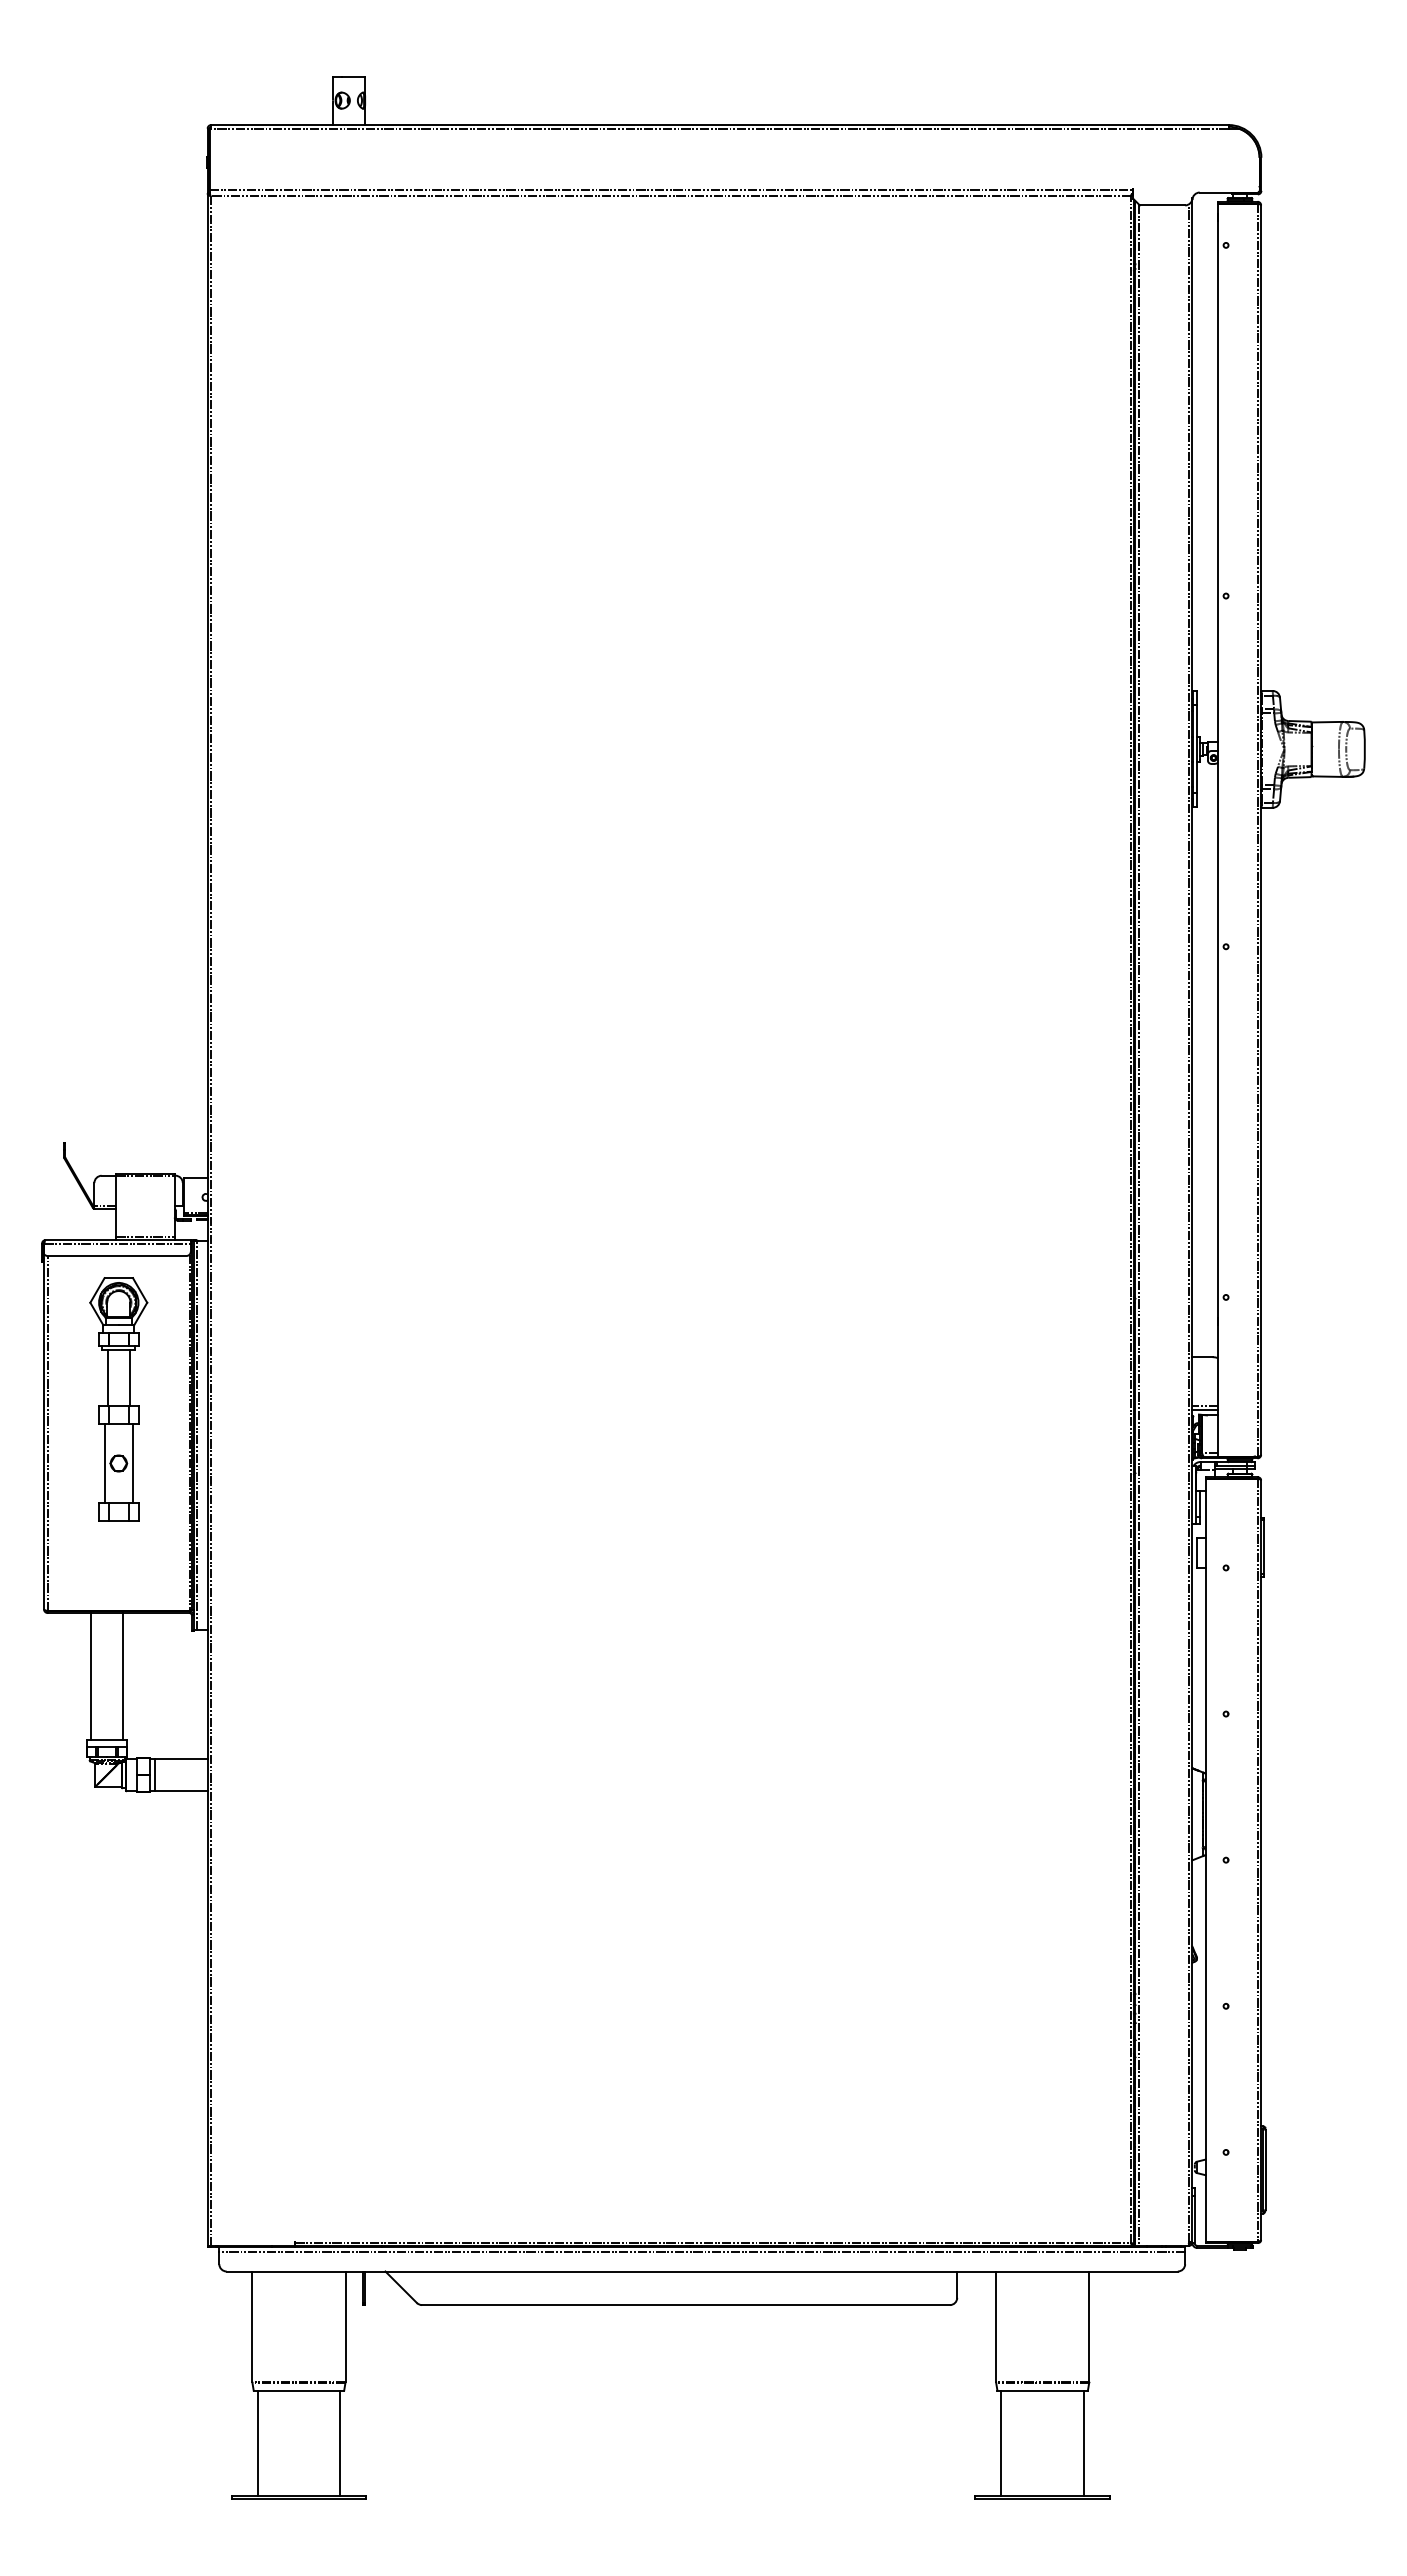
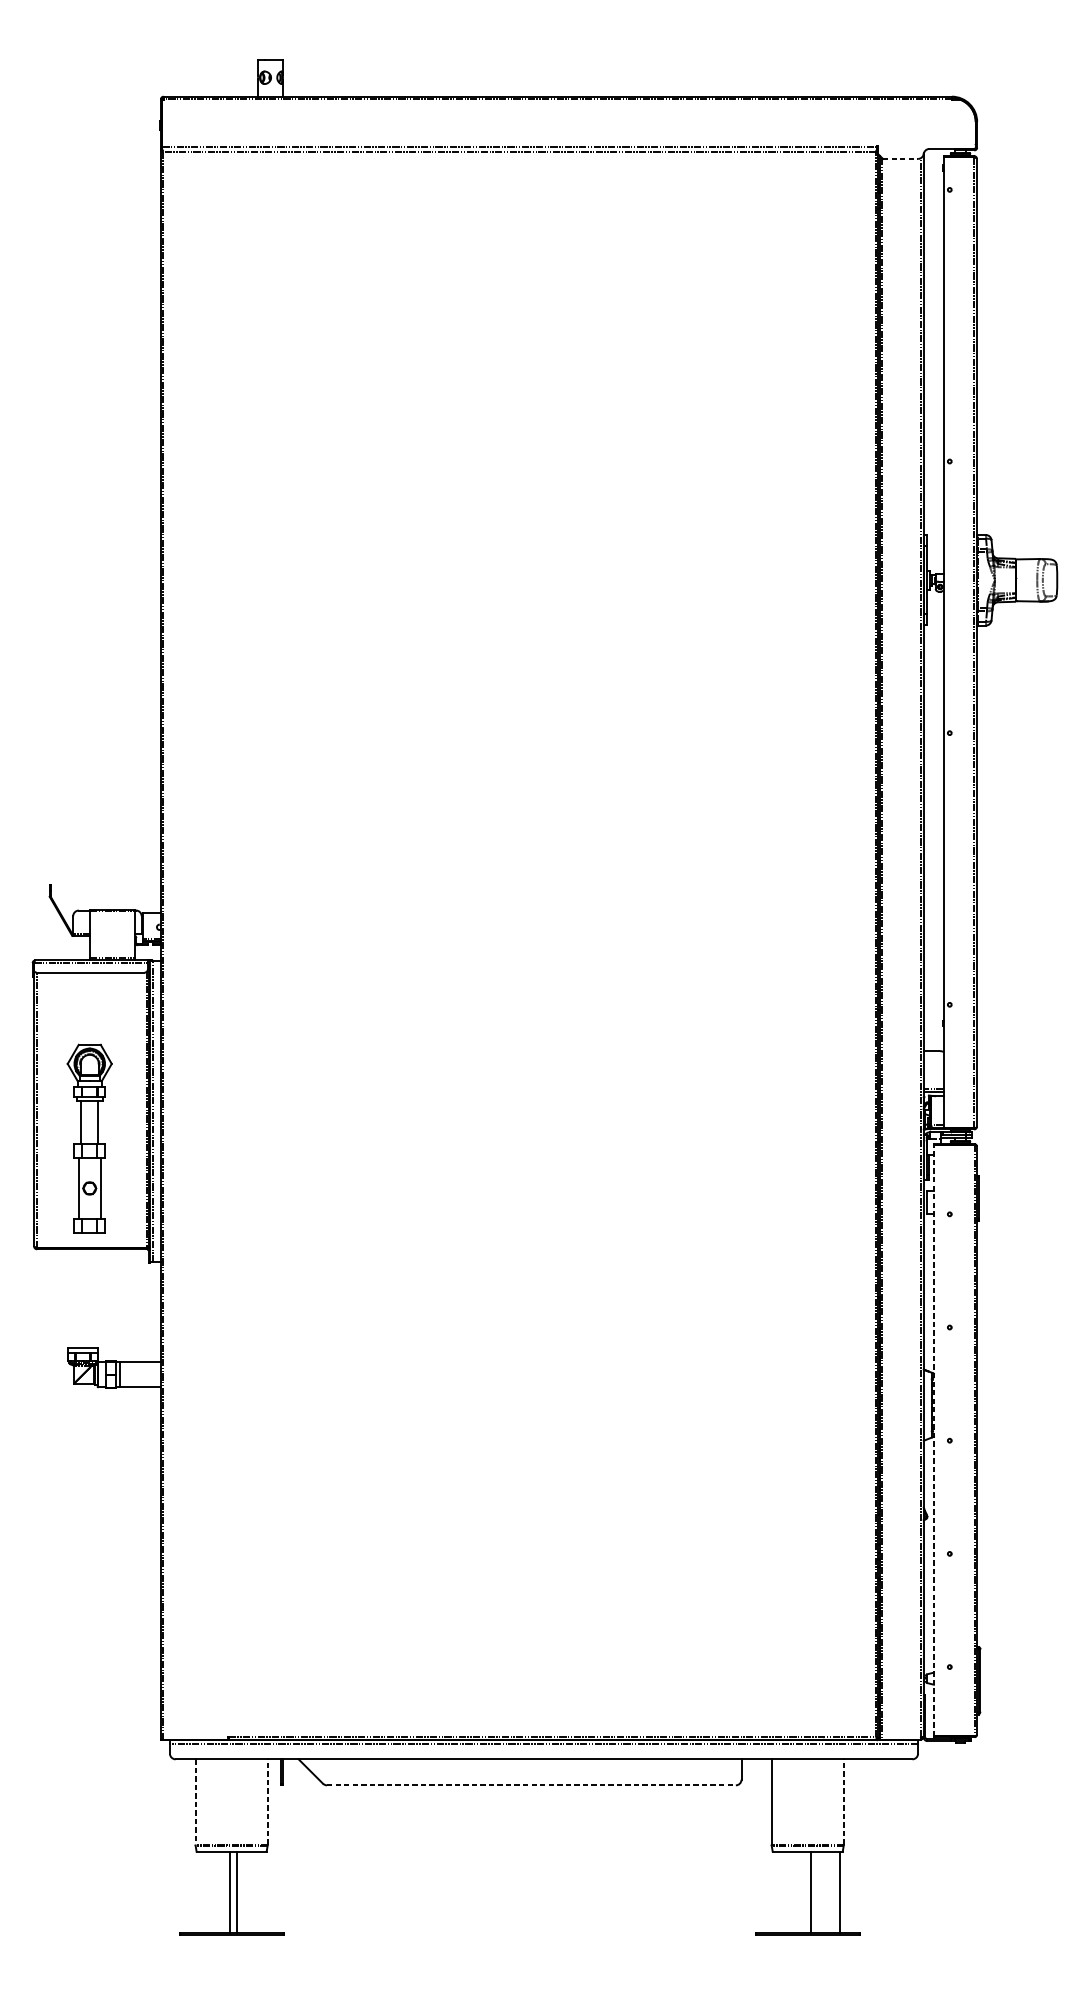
line: (1162, 205) -> (900, 158), solid -> dashed
part: (118, 1399) -> (89, 1138), moved
line: (91, 1676) -> (70, 1298), removed
line: (123, 1676) -> (95, 1298), removed
line: (1205, 1860) -> (933, 1440), solid -> dashed
line: (686, 2305) -> (531, 1785), solid -> dashed
line: (345, 2326) -> (267, 1801), solid -> dashed
line: (1089, 2326) -> (843, 1801), solid -> dashed
line: (252, 2327) -> (195, 1802), solid -> dashed
line: (257, 2442) -> (236, 1891), moved
line: (340, 2442) -> (229, 1891), moved
line: (1001, 2442) -> (811, 1891), moved

